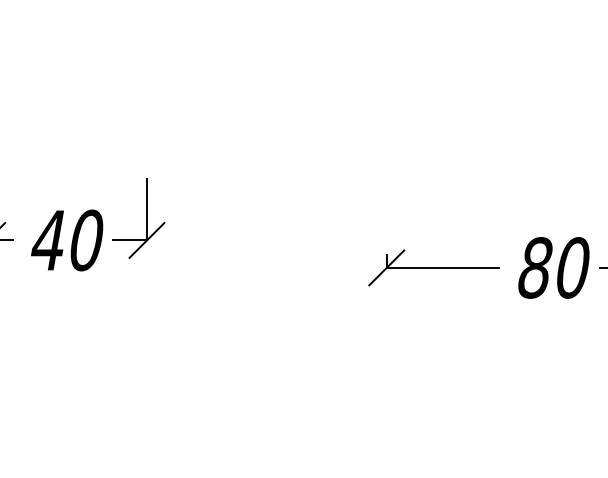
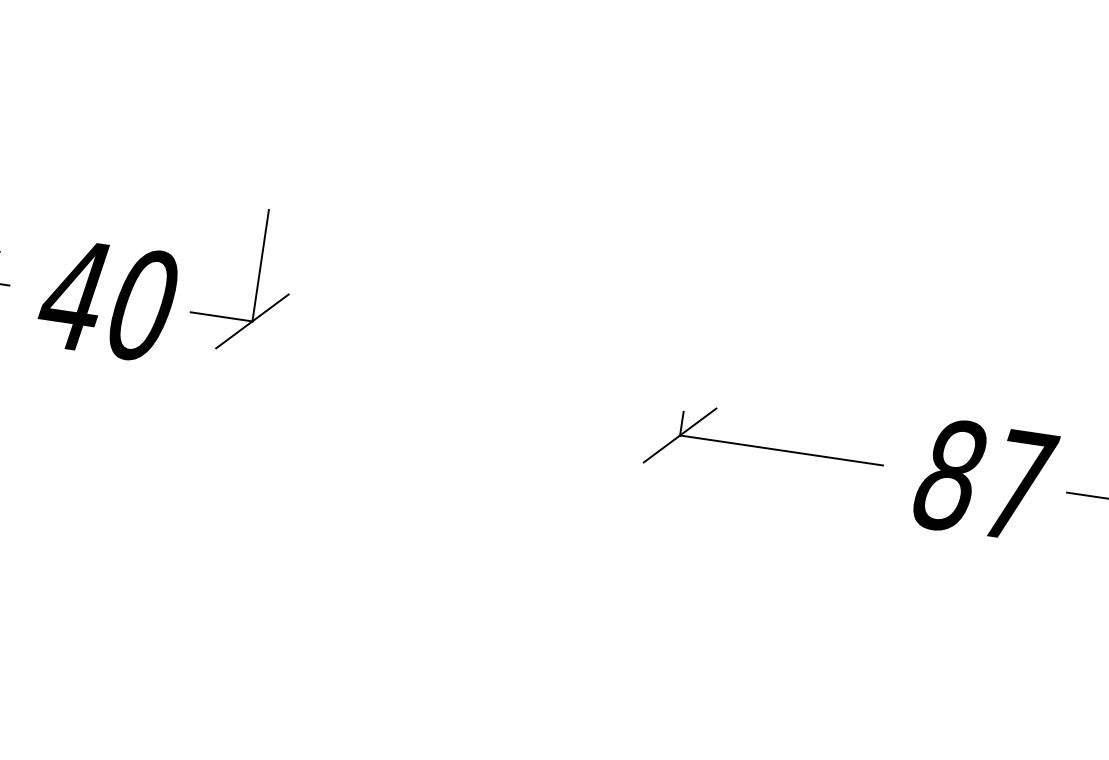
text: (574, 267) -> (1020, 485), 80 -> 87

